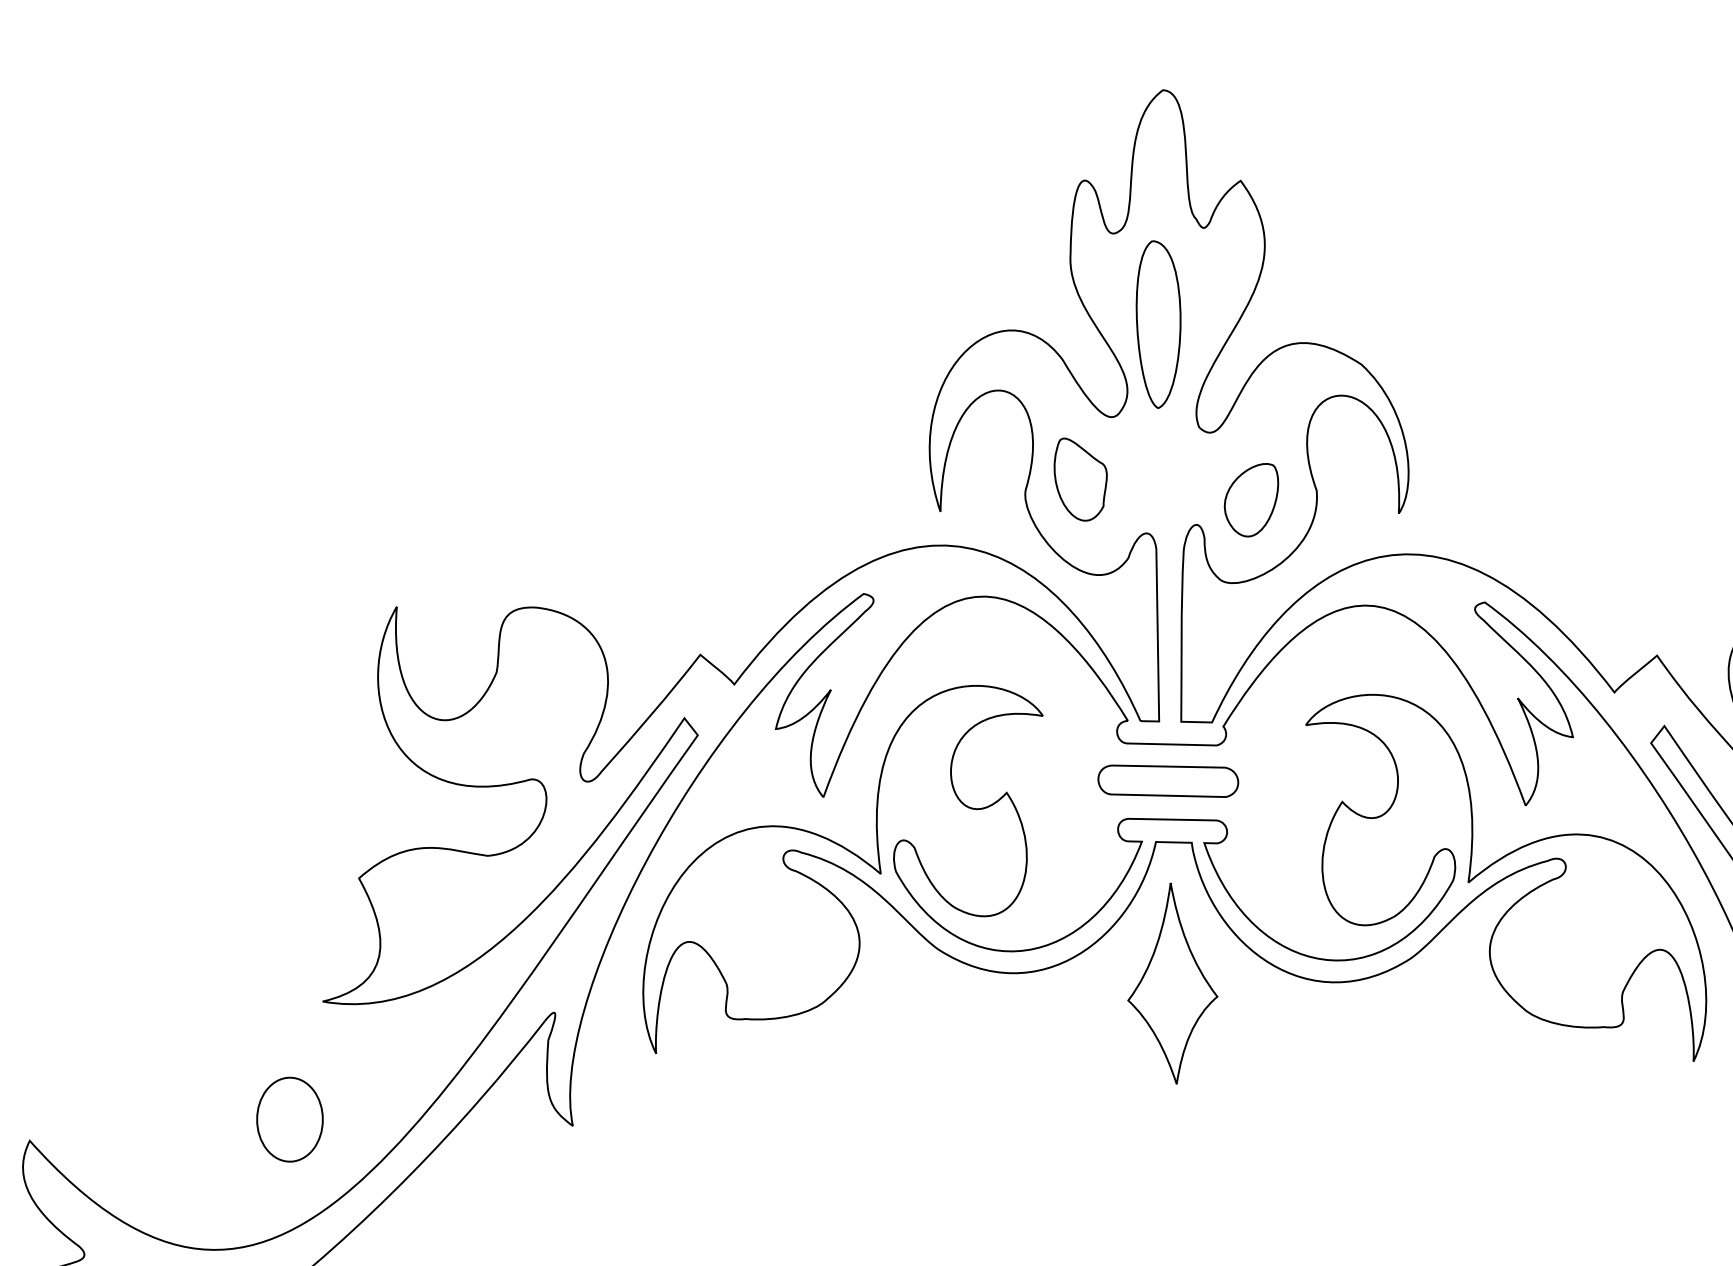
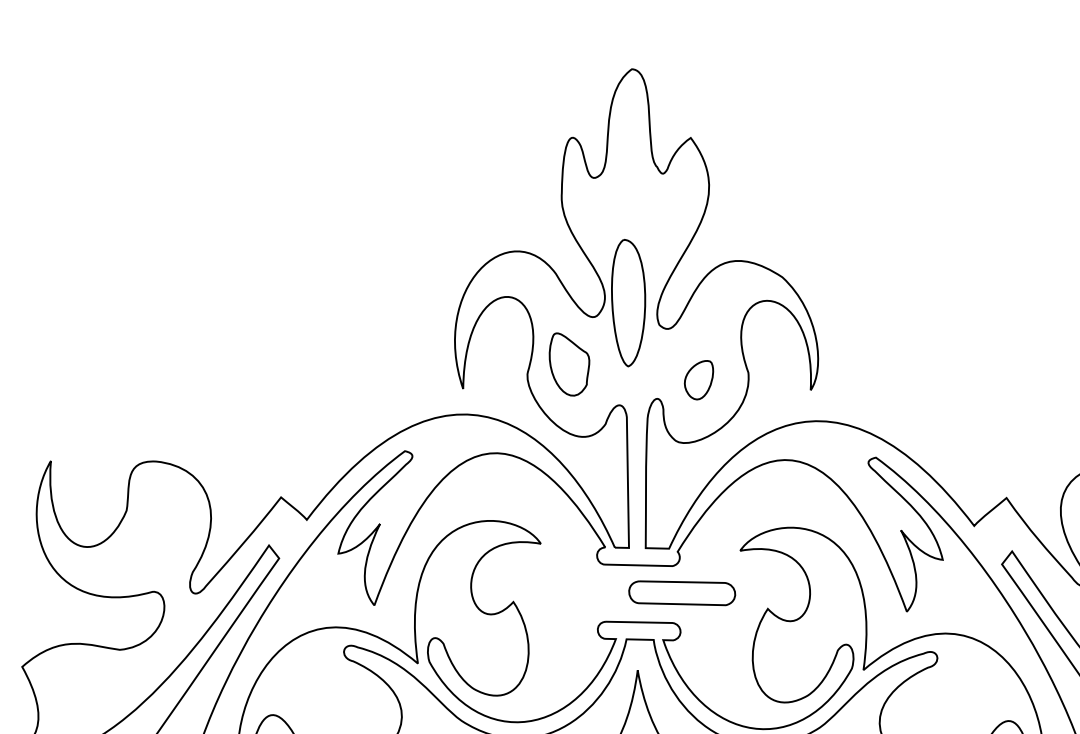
part: (1158, 324) -> (628, 303), moved
part: (1251, 500) -> (699, 380), size x0.7
part: (1168, 780) -> (682, 592), moved

